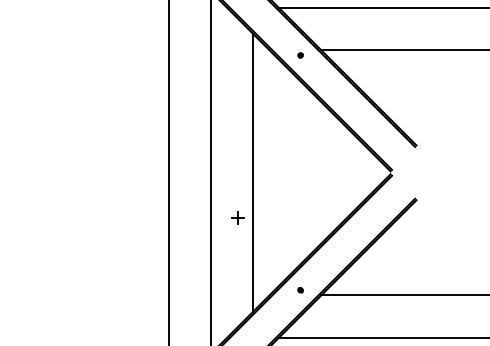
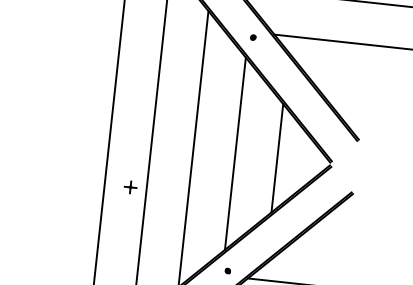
line: (295, 172) -> (235, 153), added
line: (337, 172) -> (277, 157), added
part: (237, 217) -> (130, 187), moved

